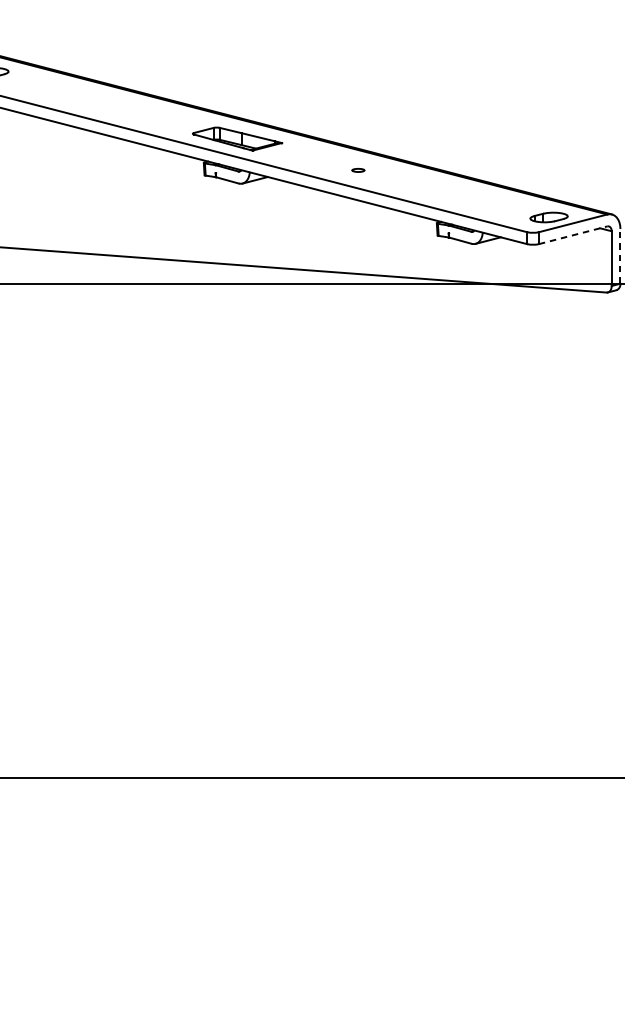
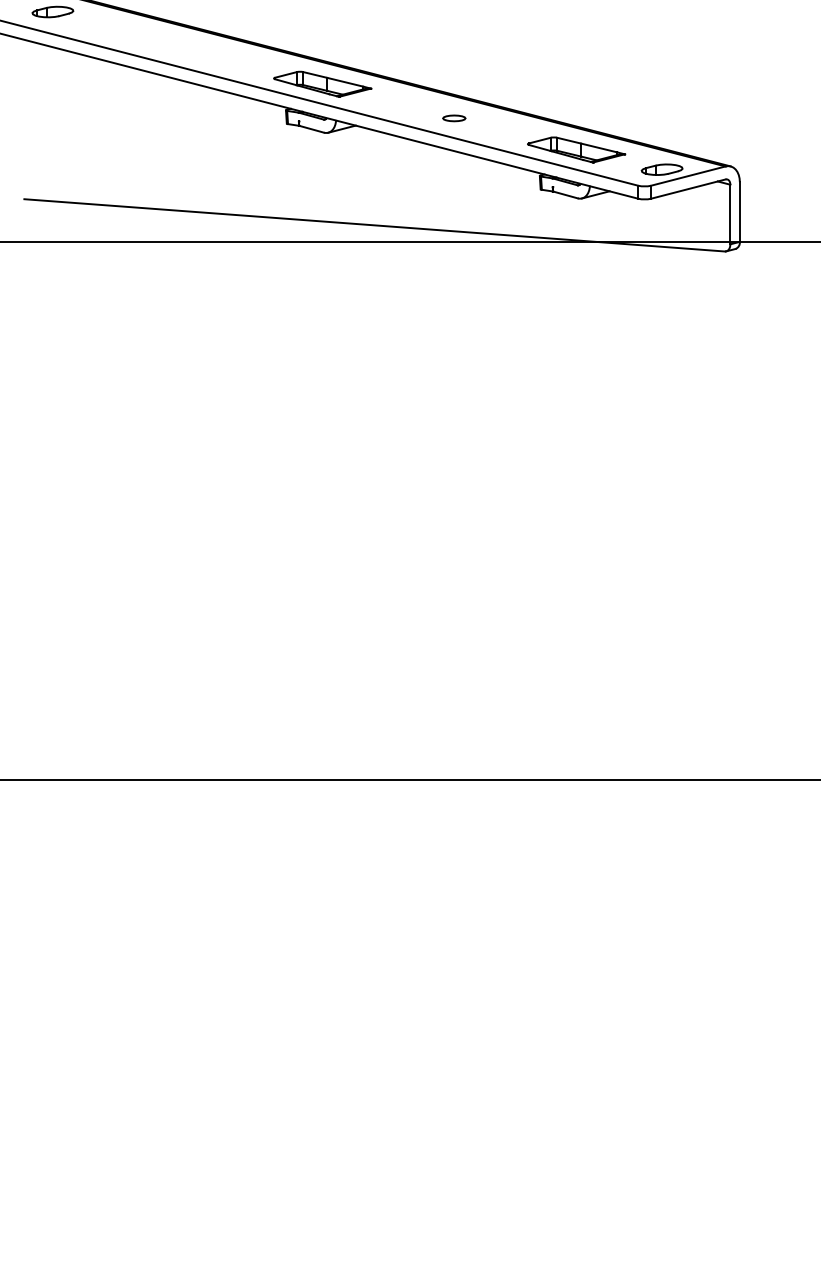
part: (358, 170) -> (454, 118), size x1.67
part: (470, 198) -> (576, 149), added
line: (573, 235) -> (688, 189), dashed -> solid
line: (620, 256) -> (739, 212), dashed -> solid

